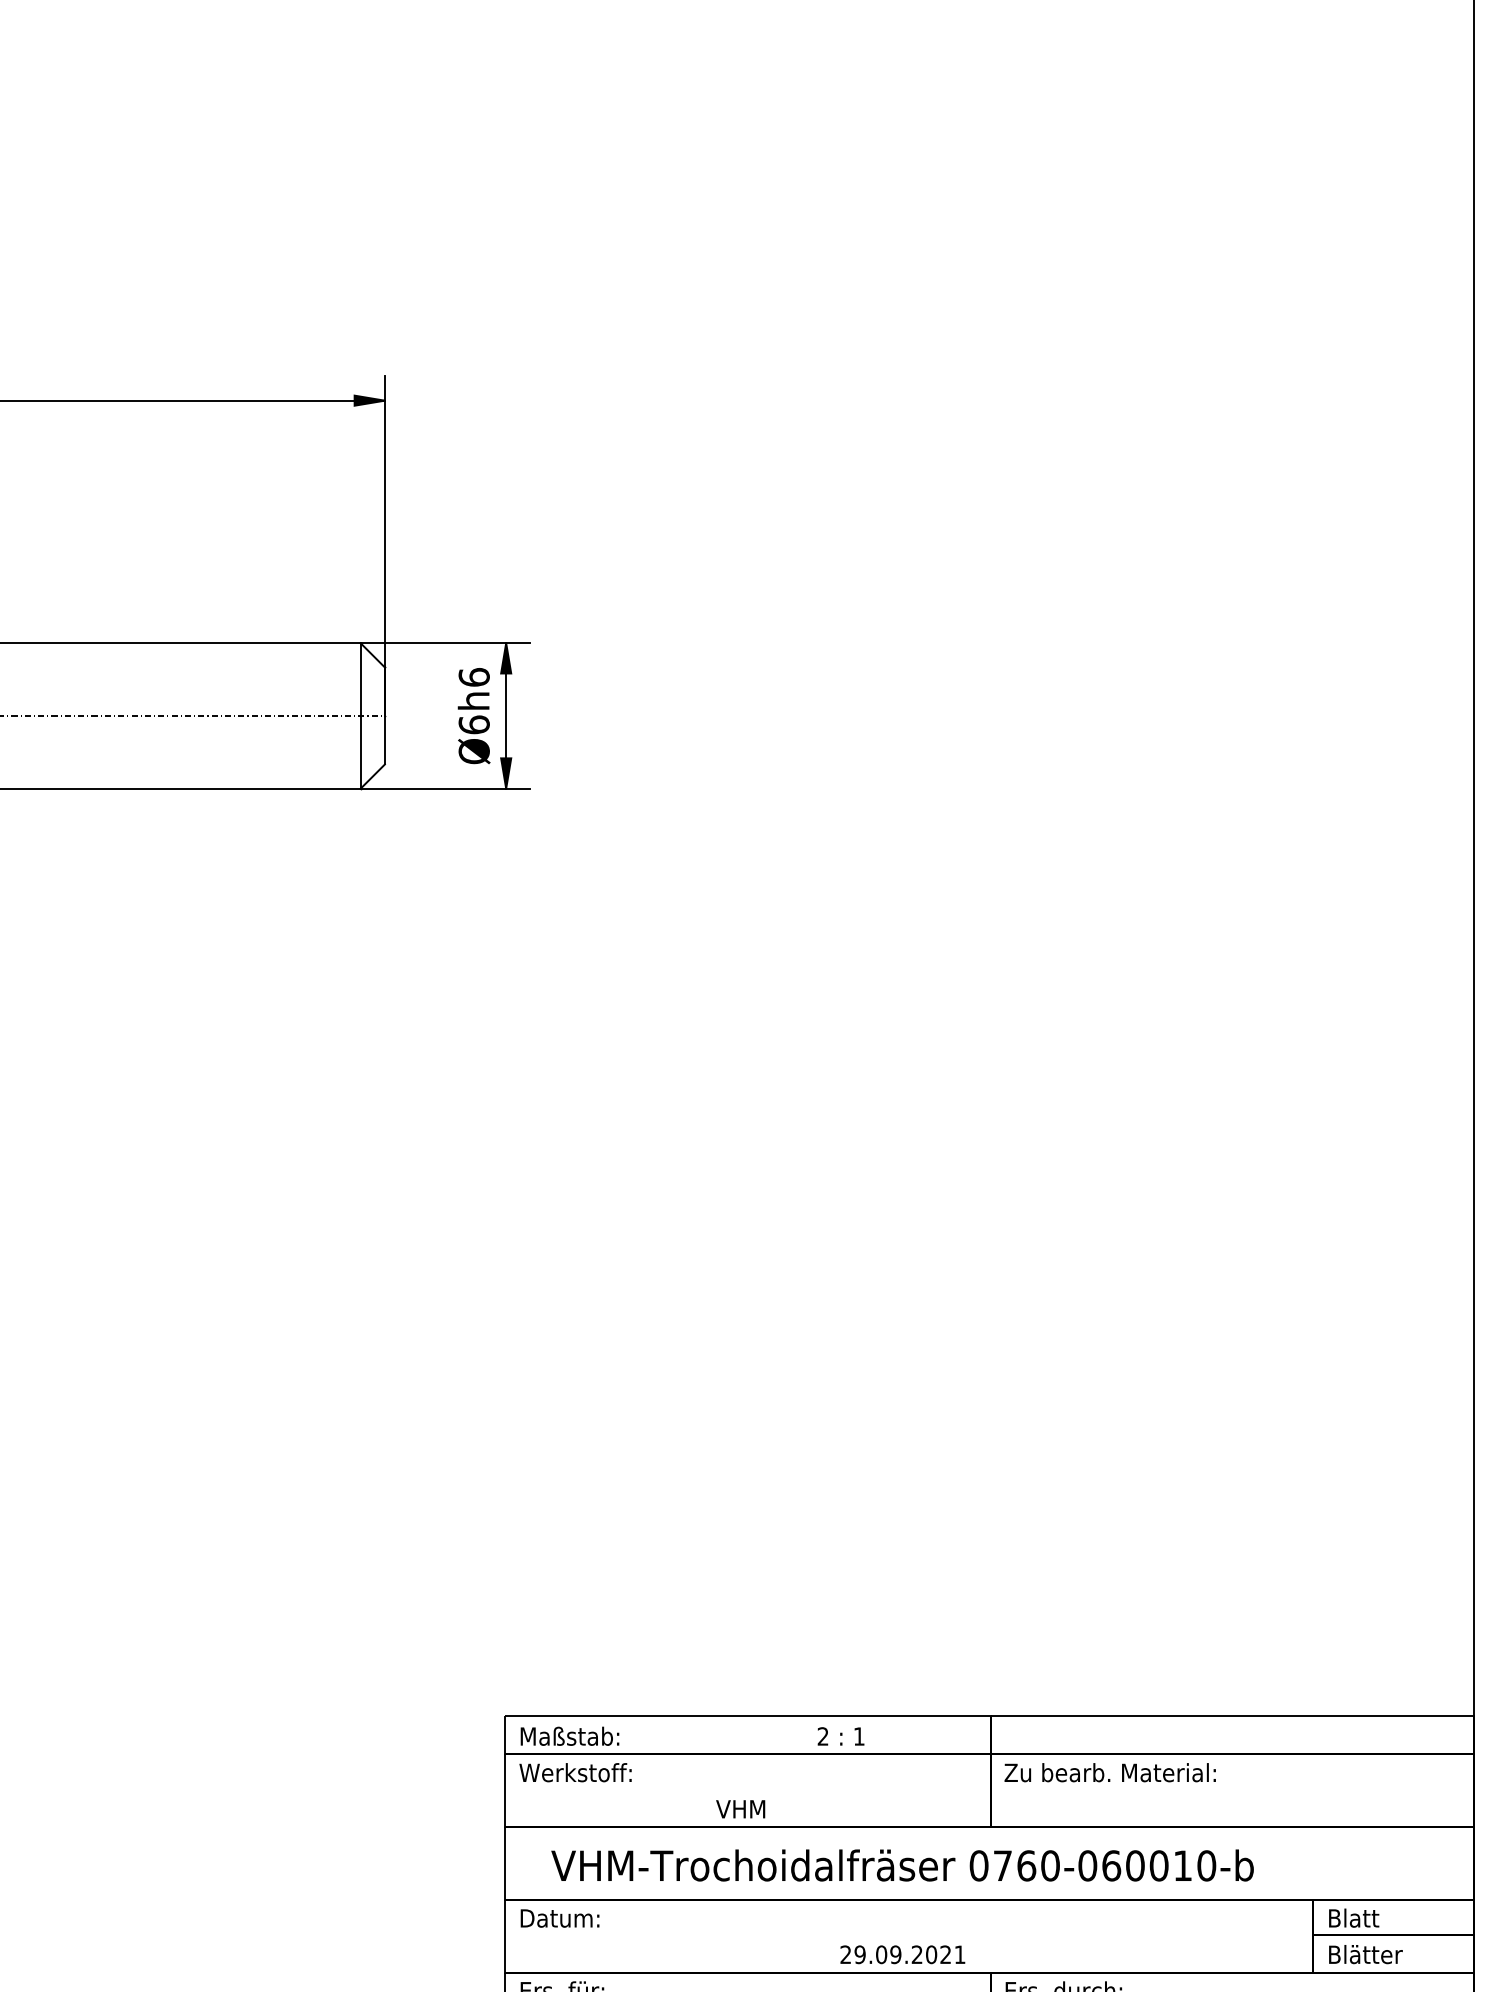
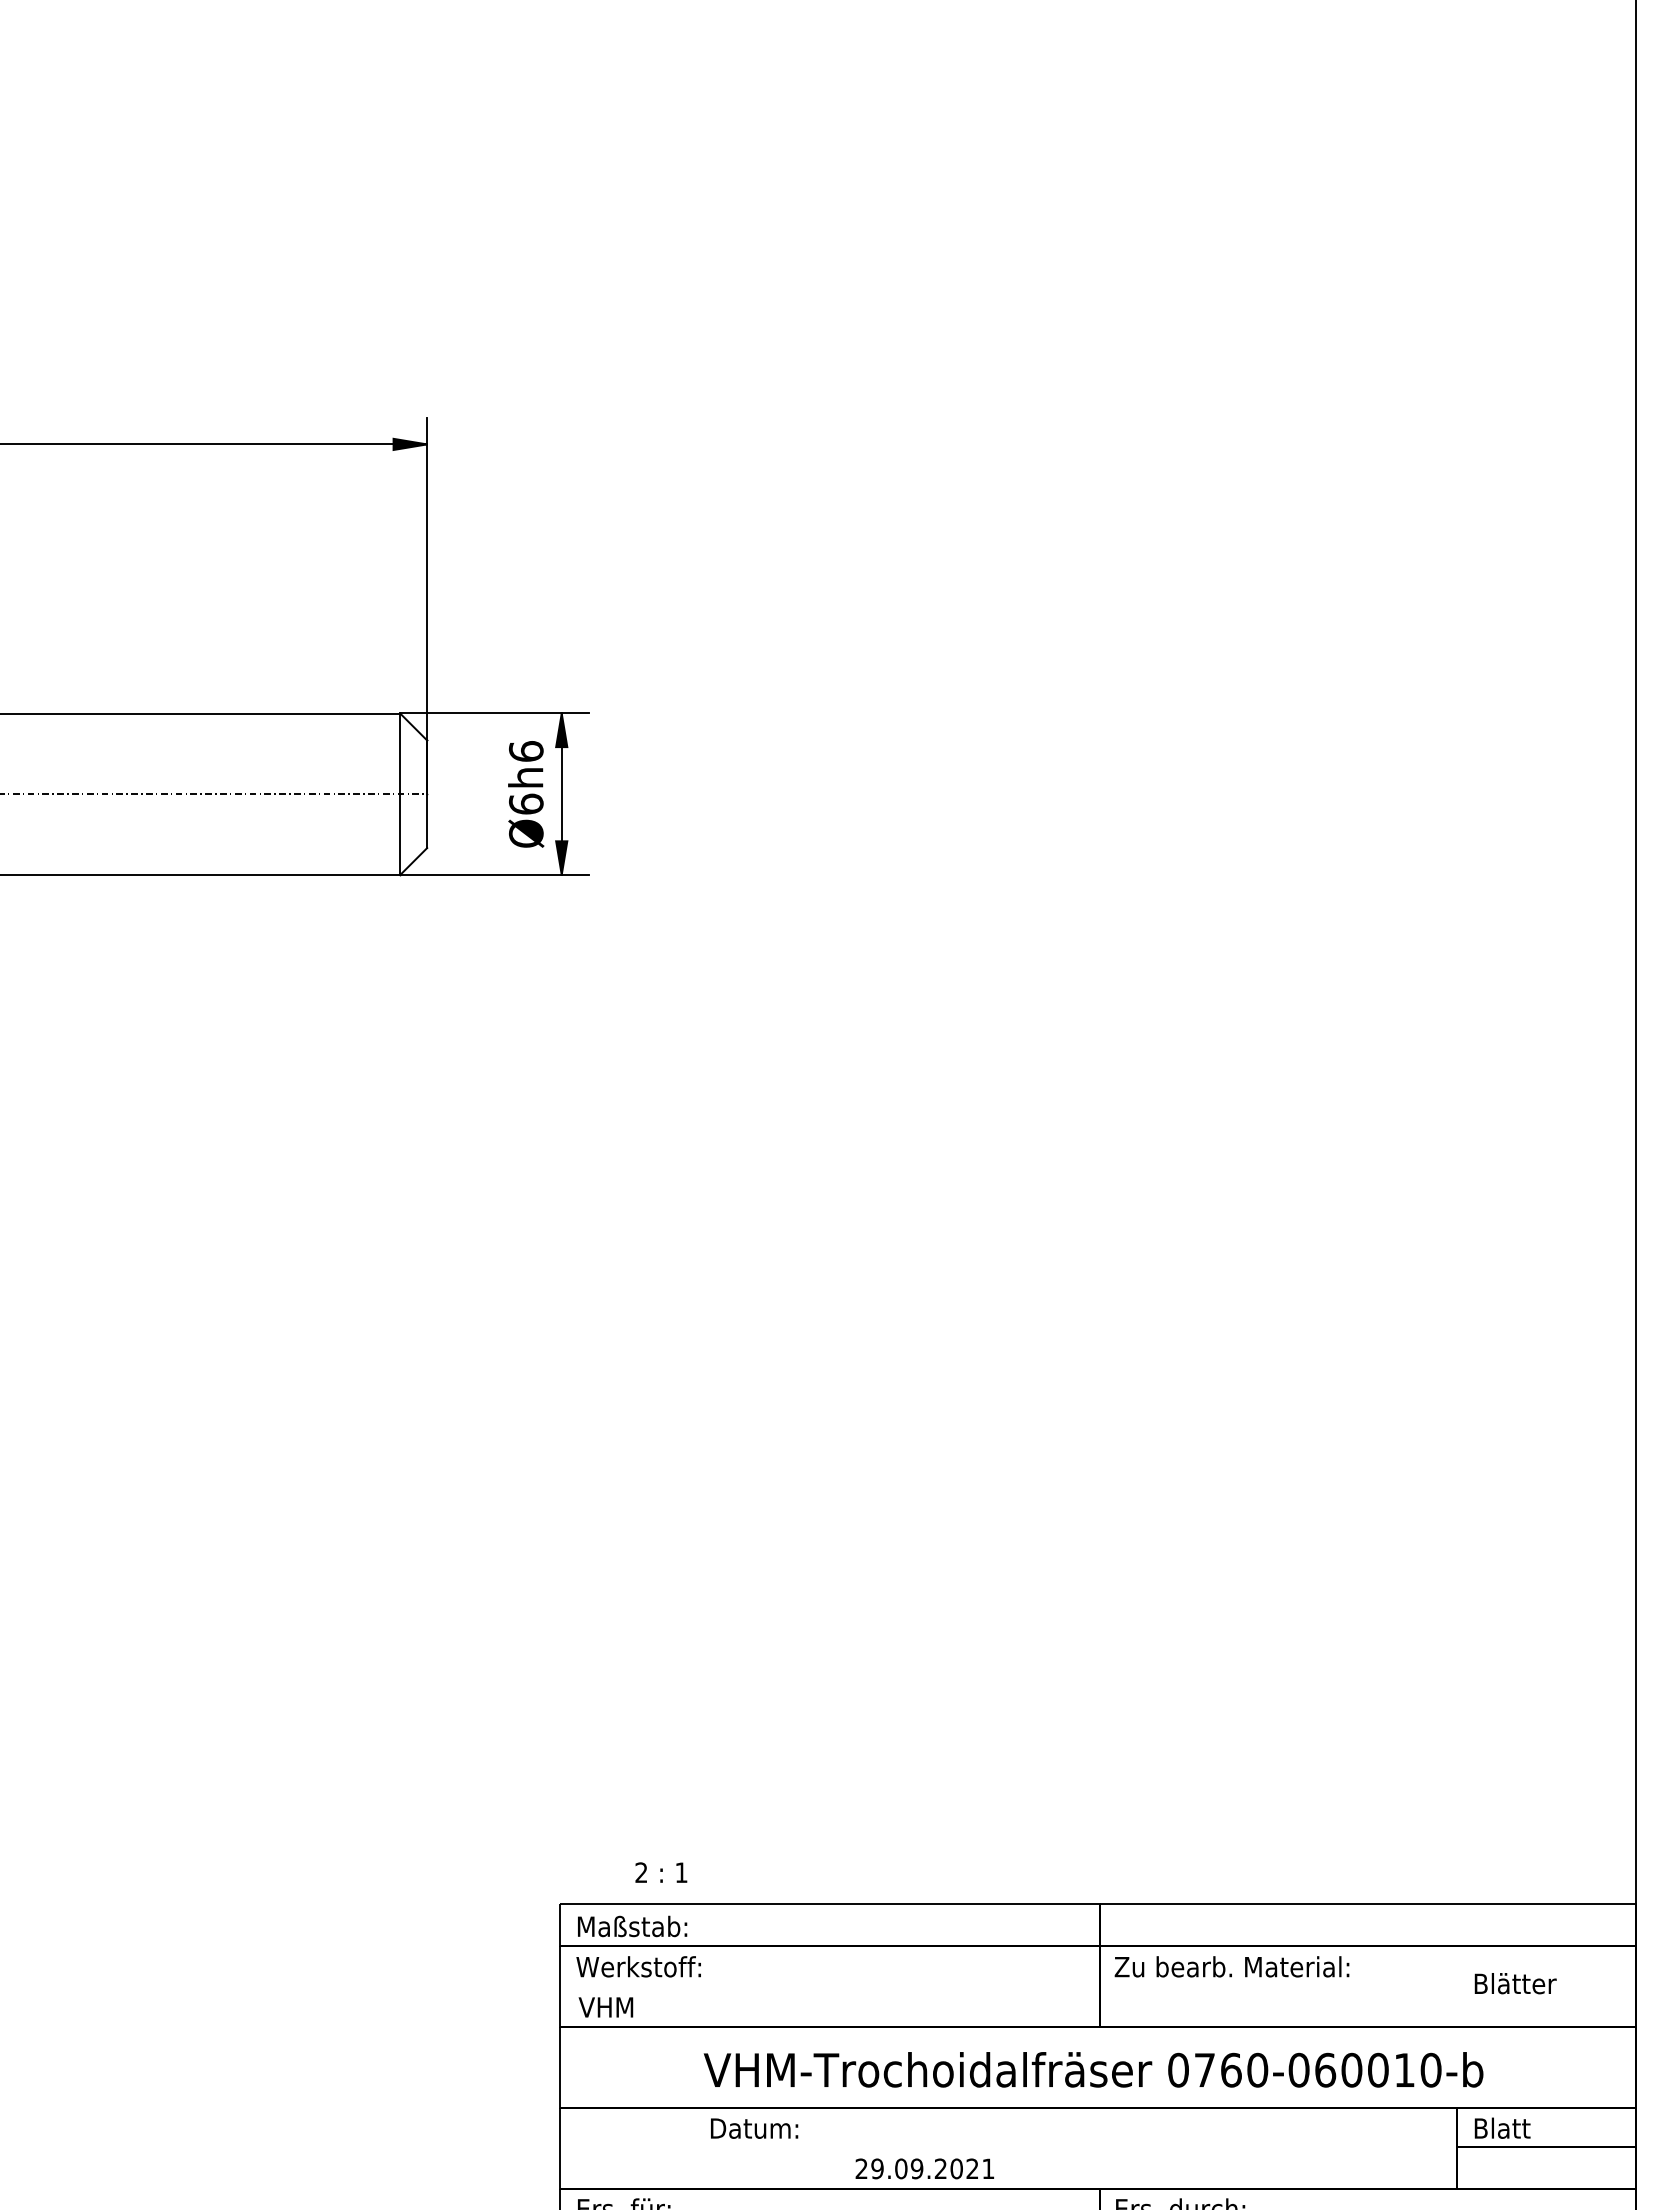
text: (841, 1736) -> (661, 1872), moved
text: (740, 1809) -> (605, 2007), moved
text: (902, 1865) -> (1093, 2069), moved
text: (560, 1918) -> (754, 2128), moved
text: (902, 1954) -> (924, 2168), moved
text: (1365, 1954) -> (1515, 1983), moved

